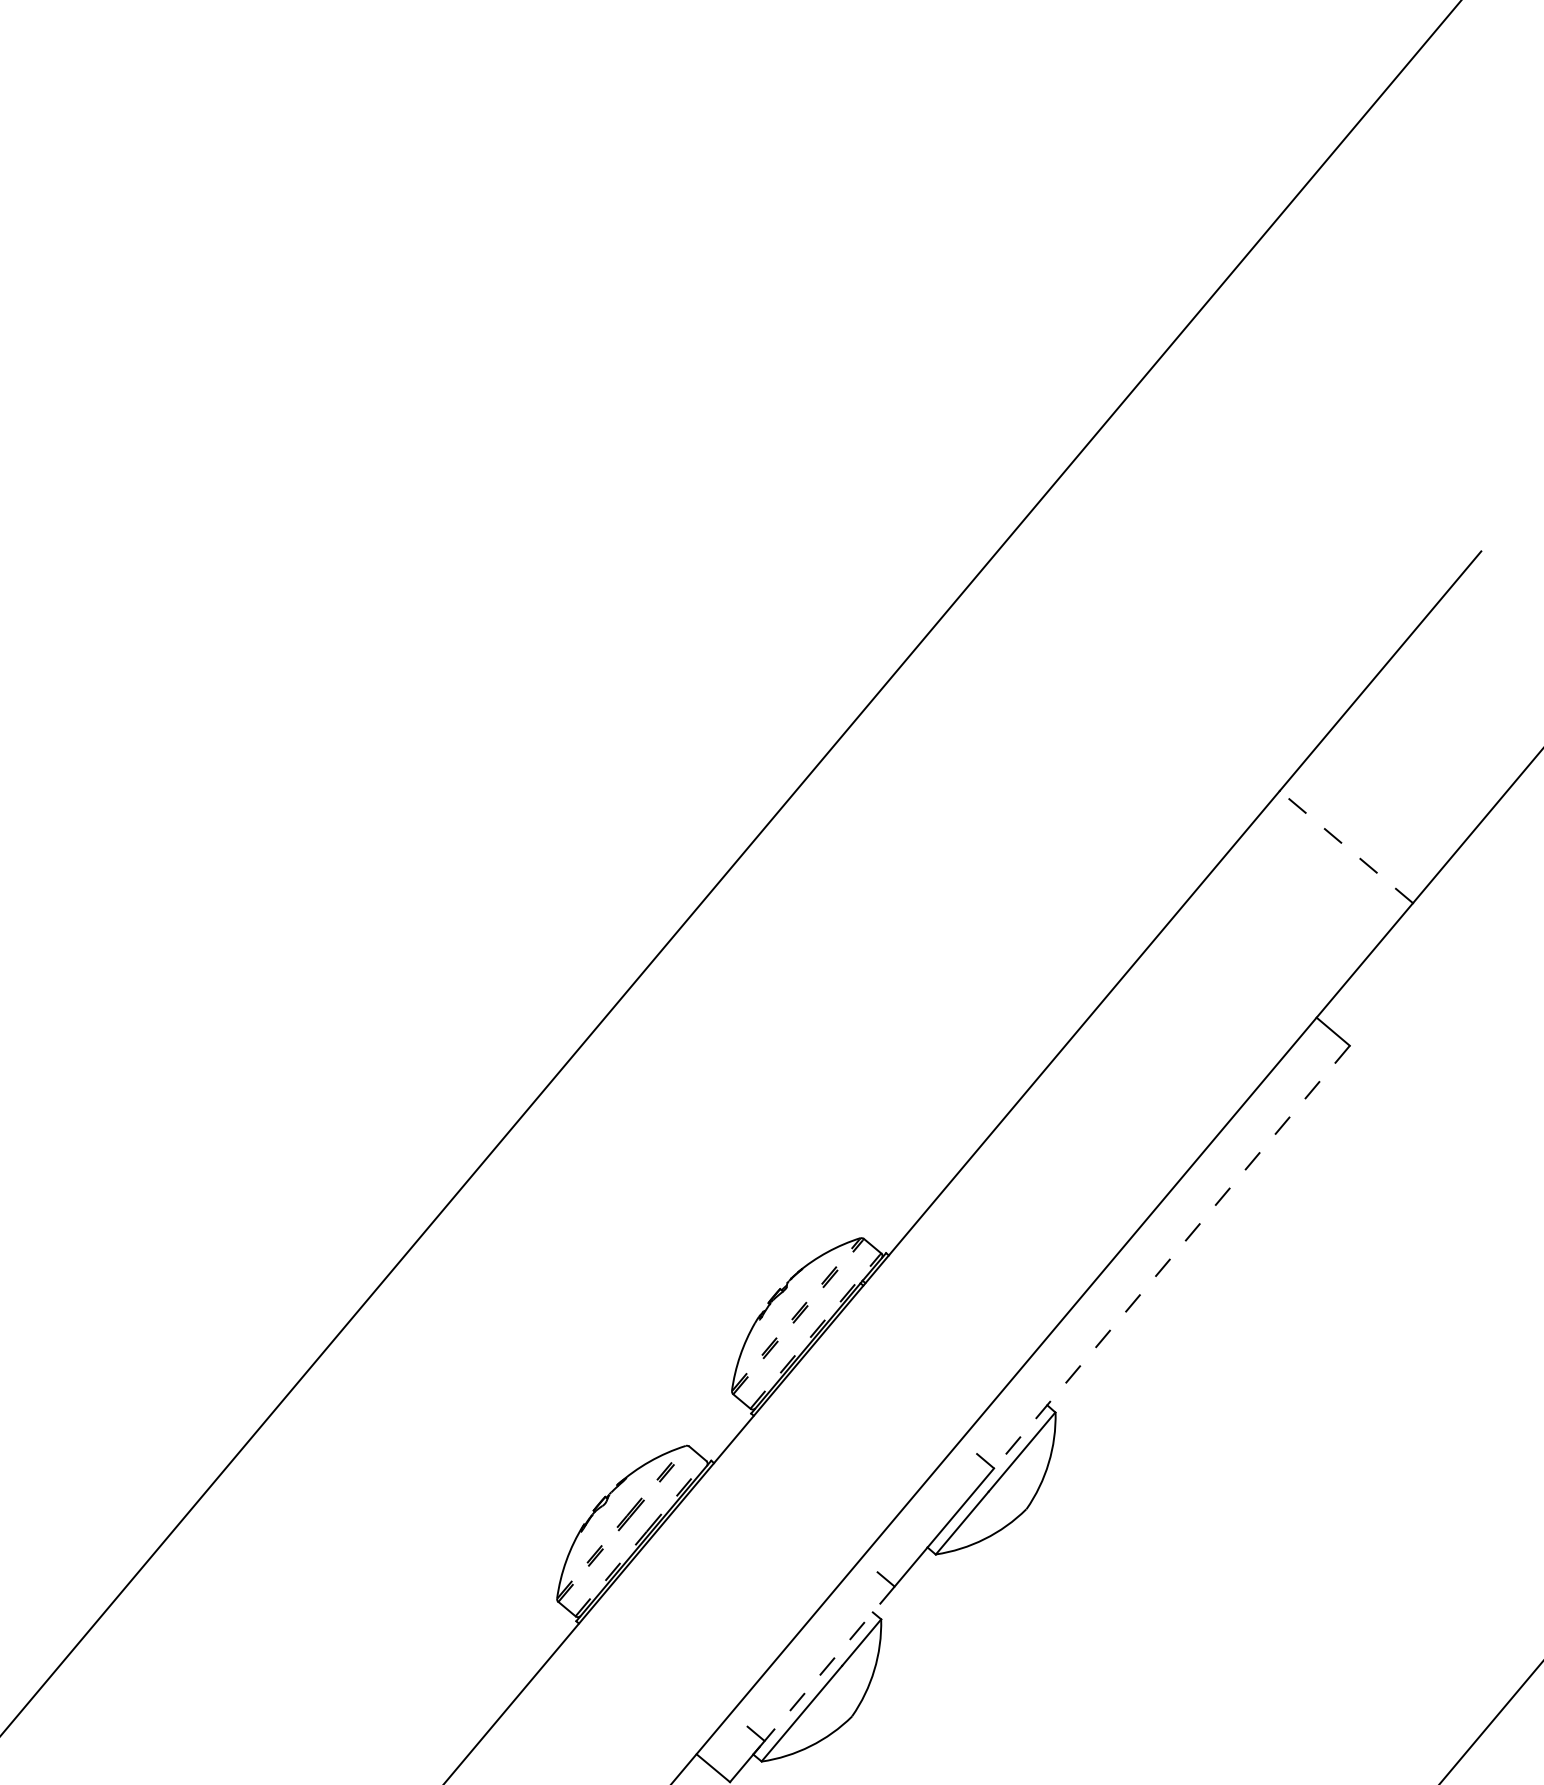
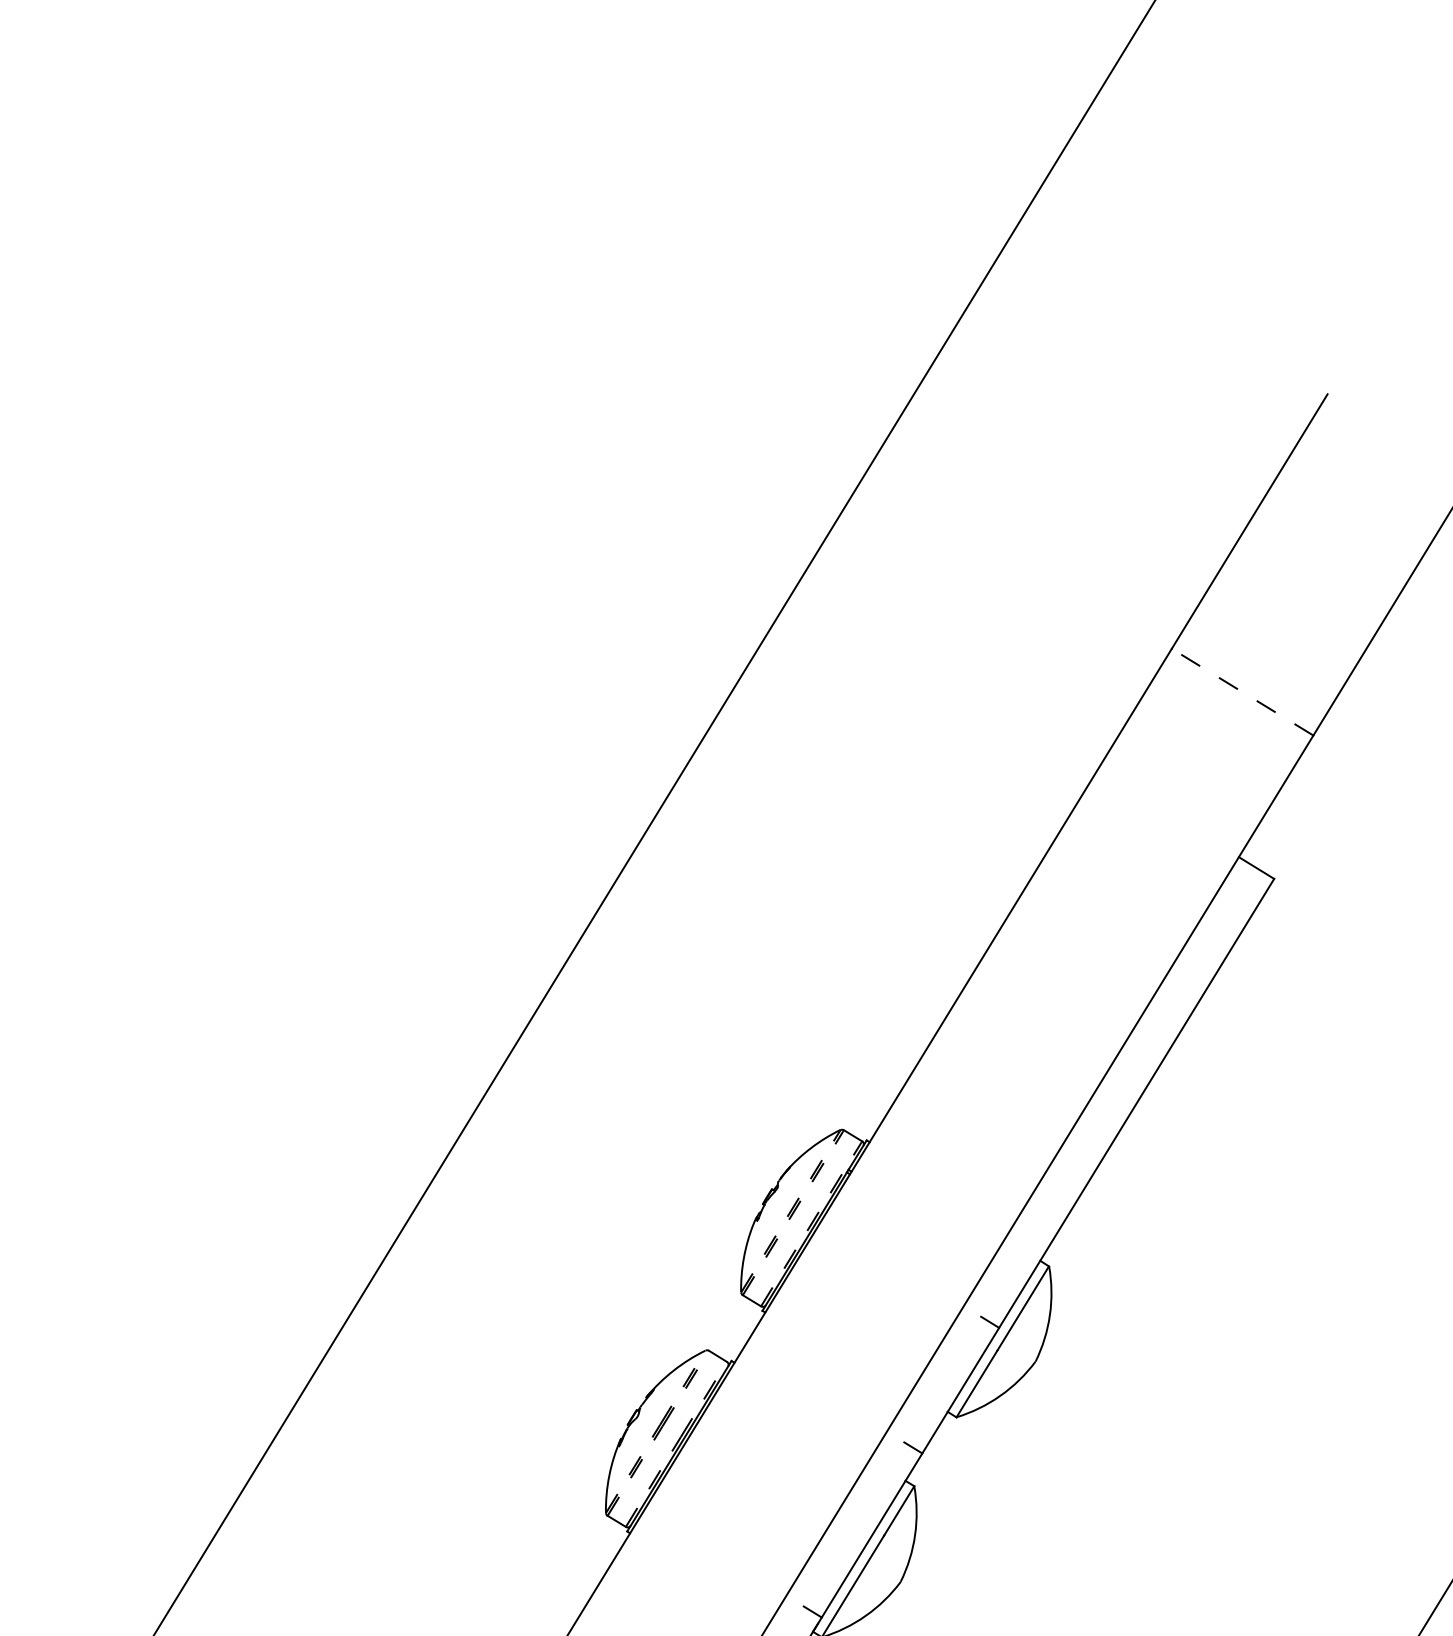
line: (1171, 1257) -> (1136, 1103), dashed -> solid
line: (829, 1663) -> (871, 1535), dashed -> solid

